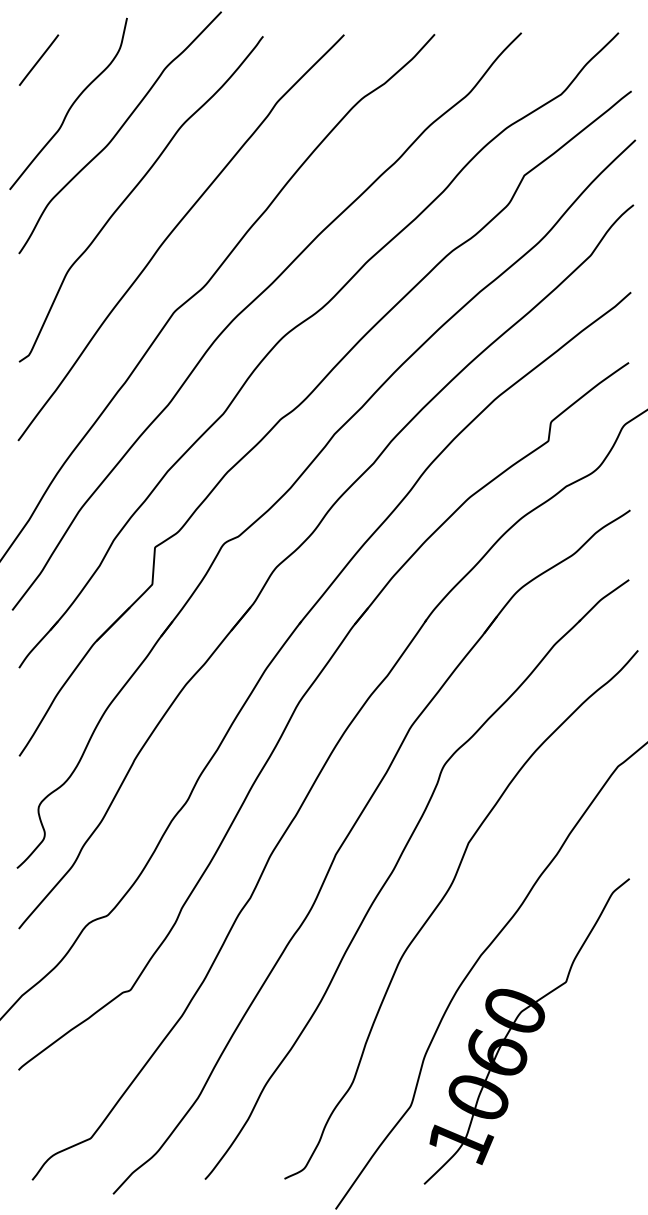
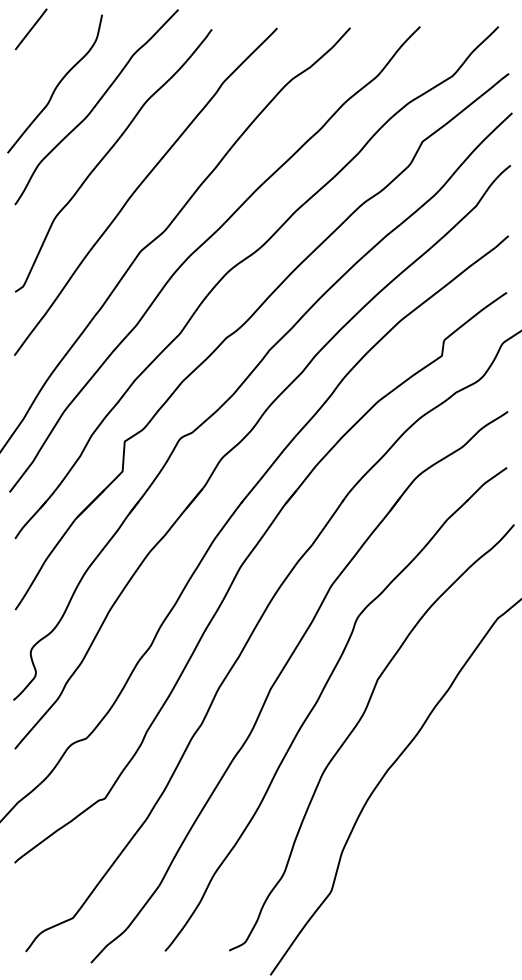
line: (38, 59) -> (30, 28), moved
part: (526, 1031) -> (424, 831), removed

